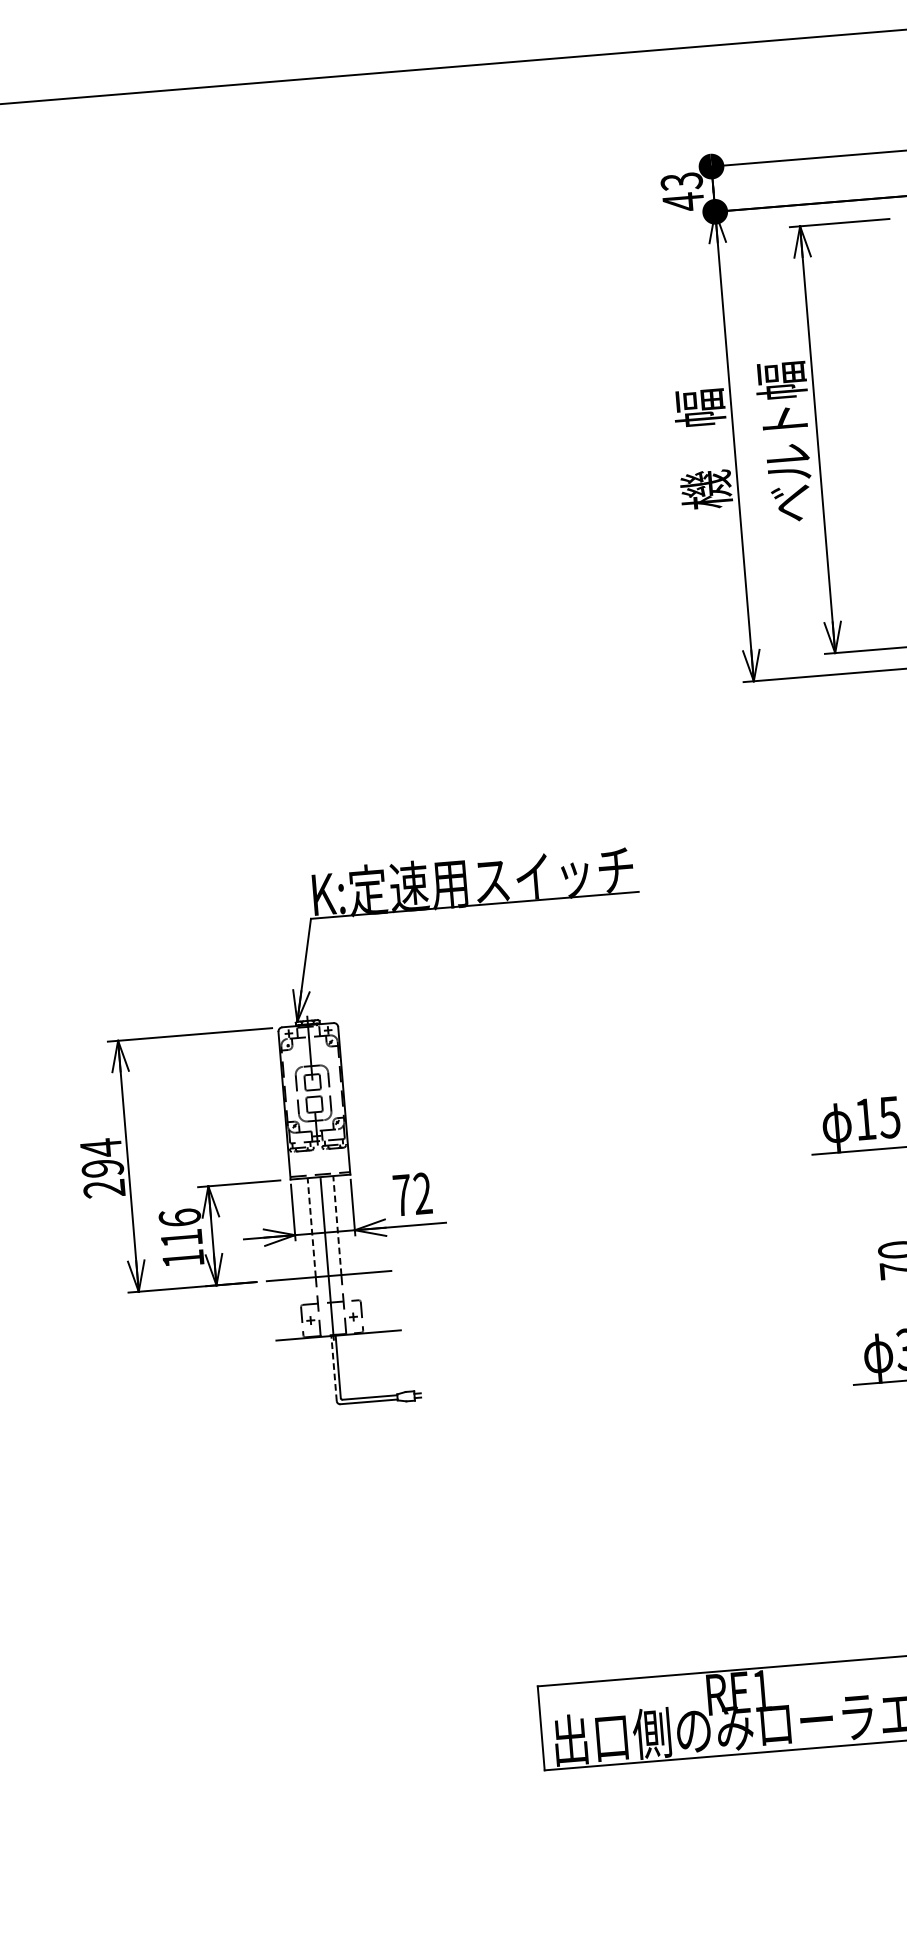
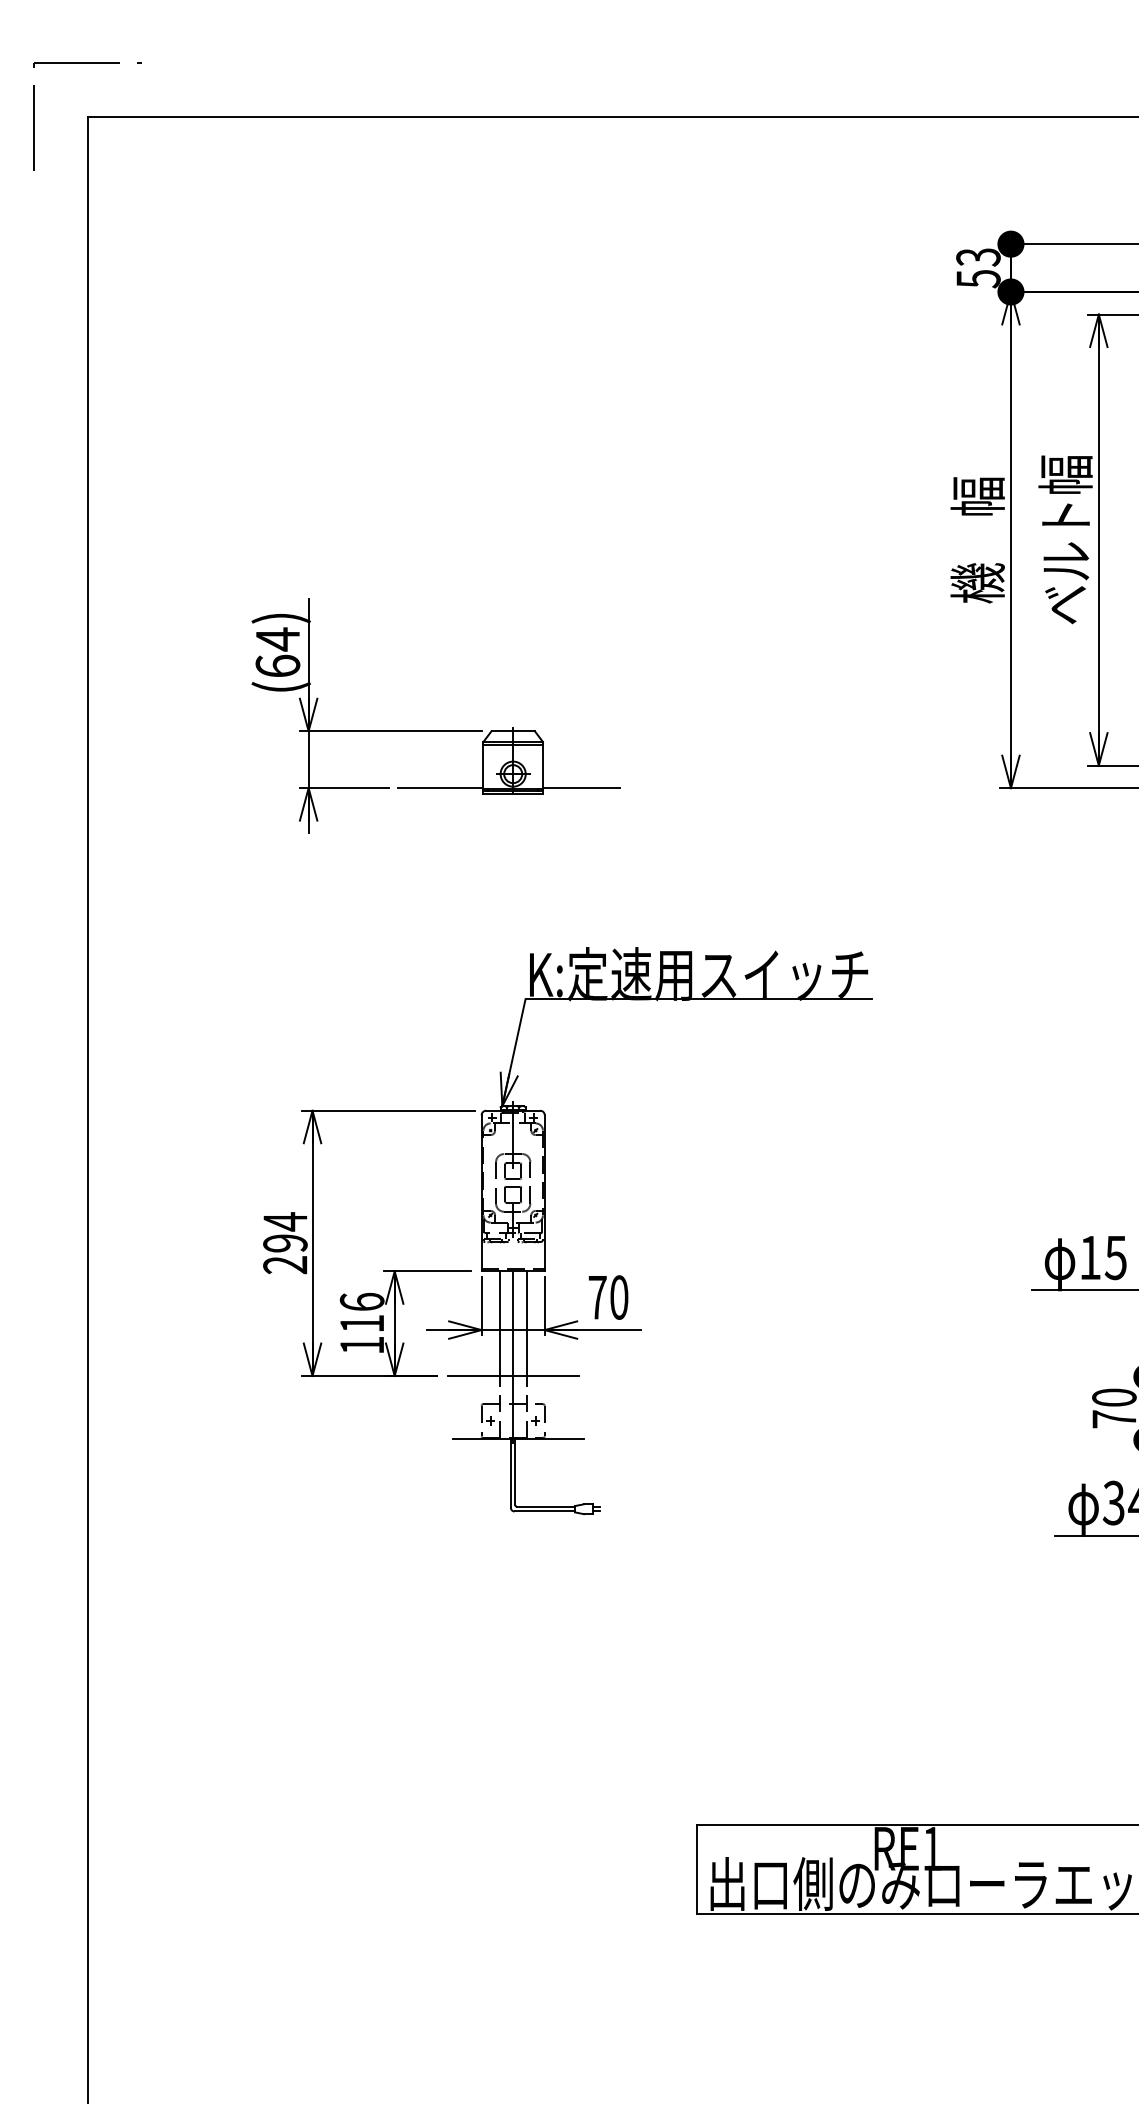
text: (683, 201) -> (978, 278), 43 -> 53
part: (204, 671) -> (435, 730), added
text: (423, 1193) -> (619, 1297), 72 -> 70
line: (337, 1225) -> (526, 1323), dashed -> solid
line: (311, 1227) -> (499, 1323), dashed -> solid
line: (333, 1368) -> (510, 1473), dashed -> solid

